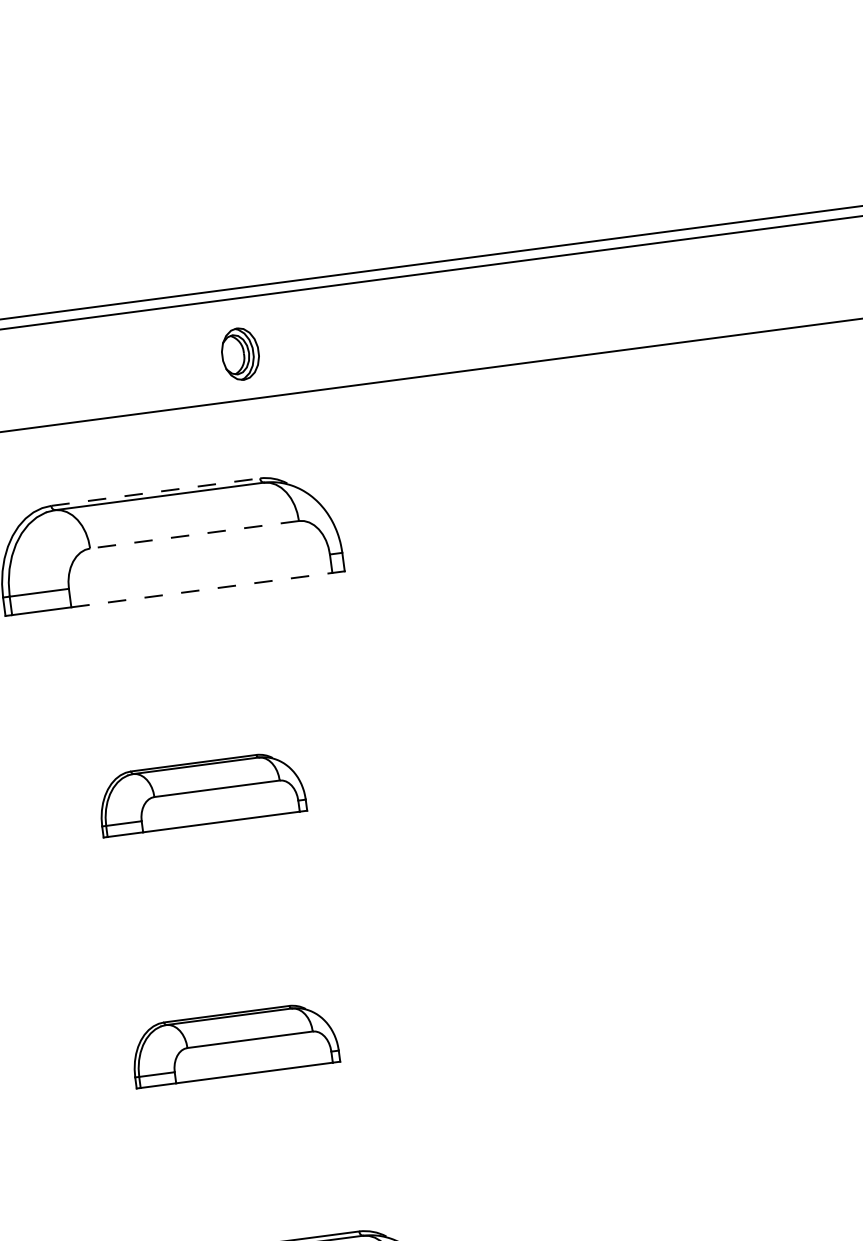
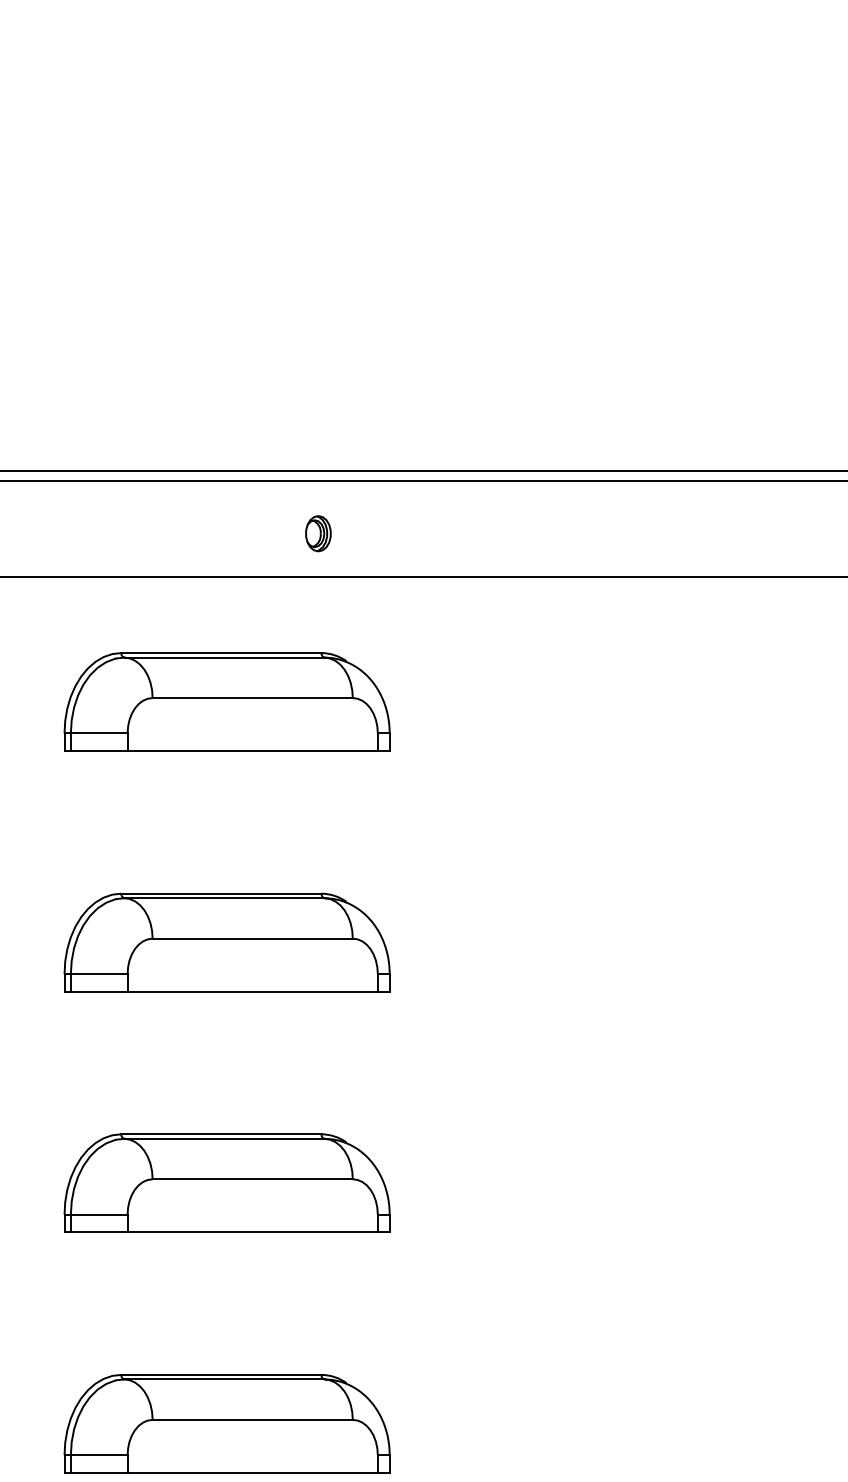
part: (240, 354) -> (318, 533), size x0.71
line: (155, 492) -> (221, 653), dashed -> solid
line: (194, 535) -> (252, 698), dashed -> solid
line: (202, 590) -> (253, 751), dashed -> solid
part: (200, 793) -> (226, 942), size x1.67
part: (233, 1043) -> (226, 1182), size x1.67

